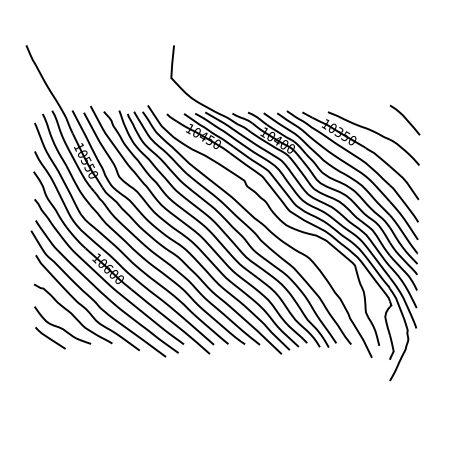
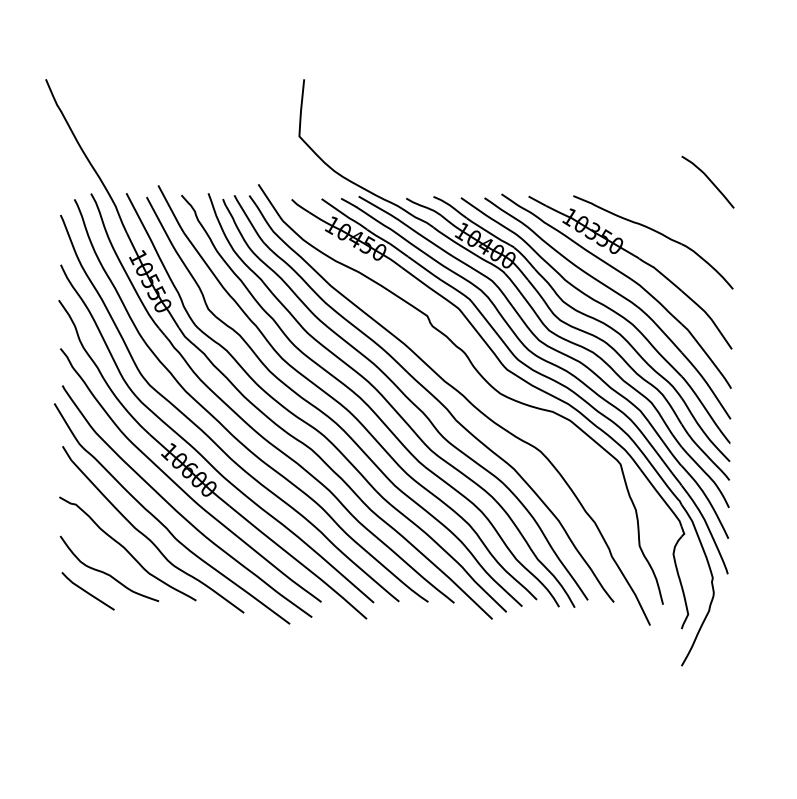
curve: (404, 118) -> (707, 179), moved

